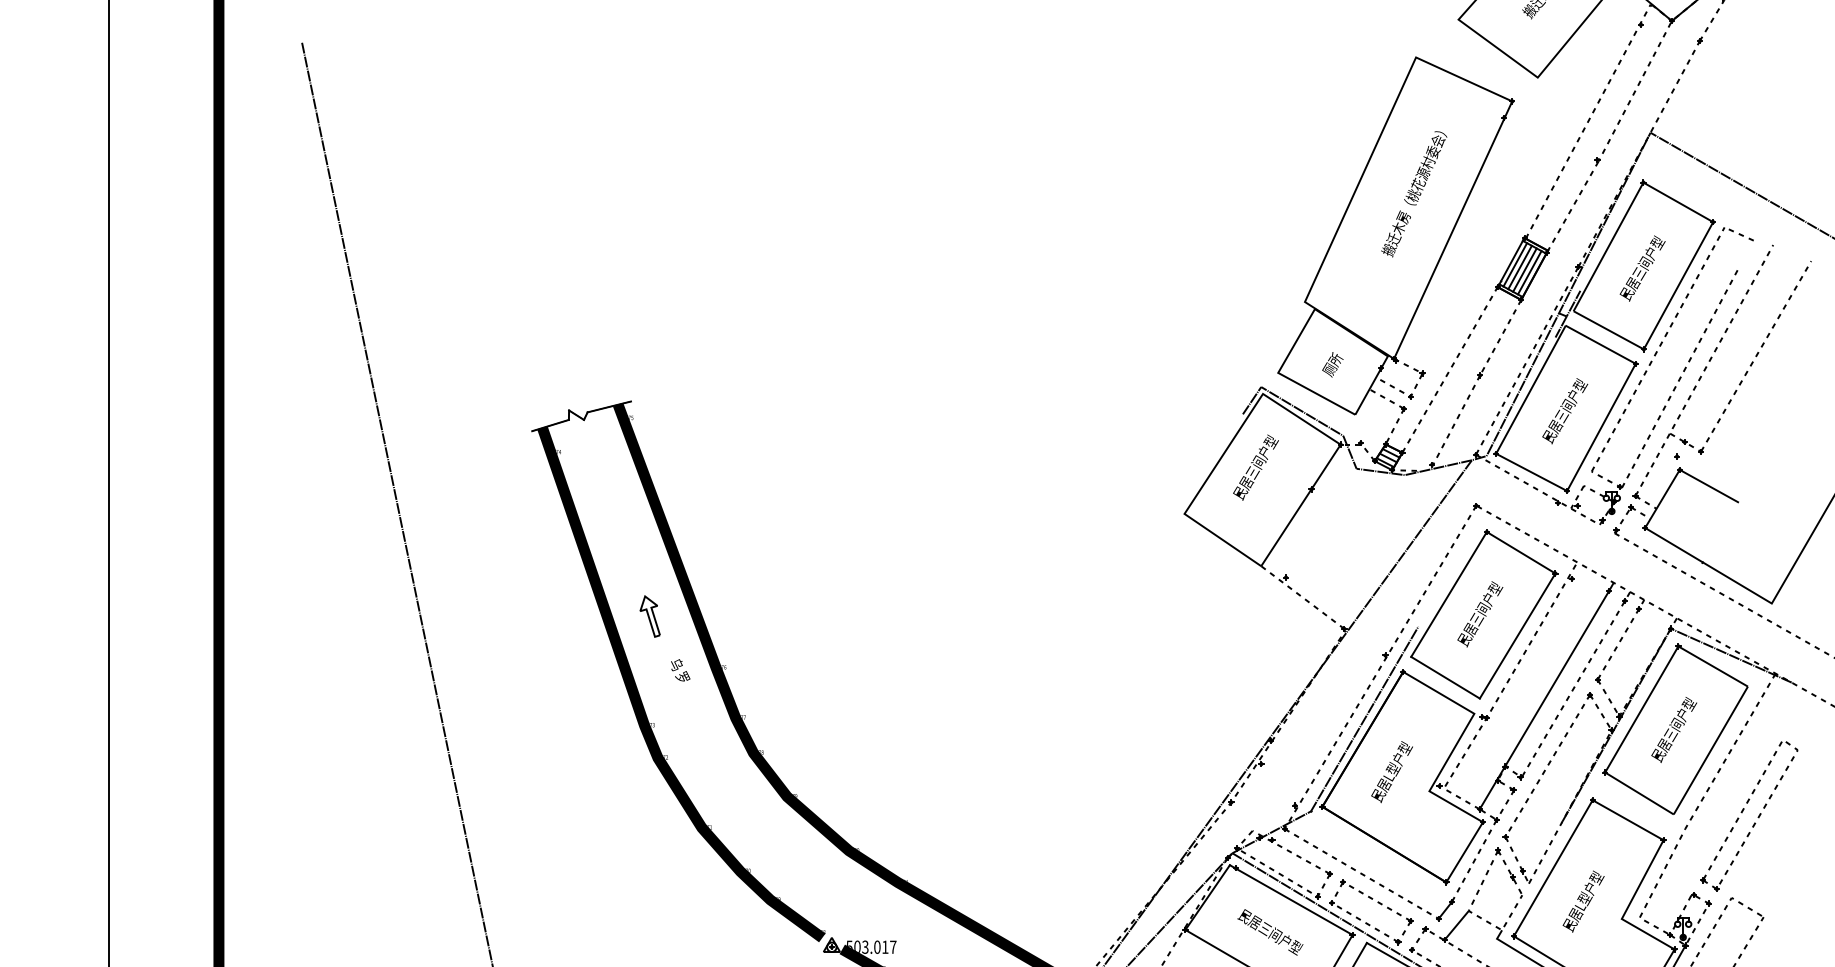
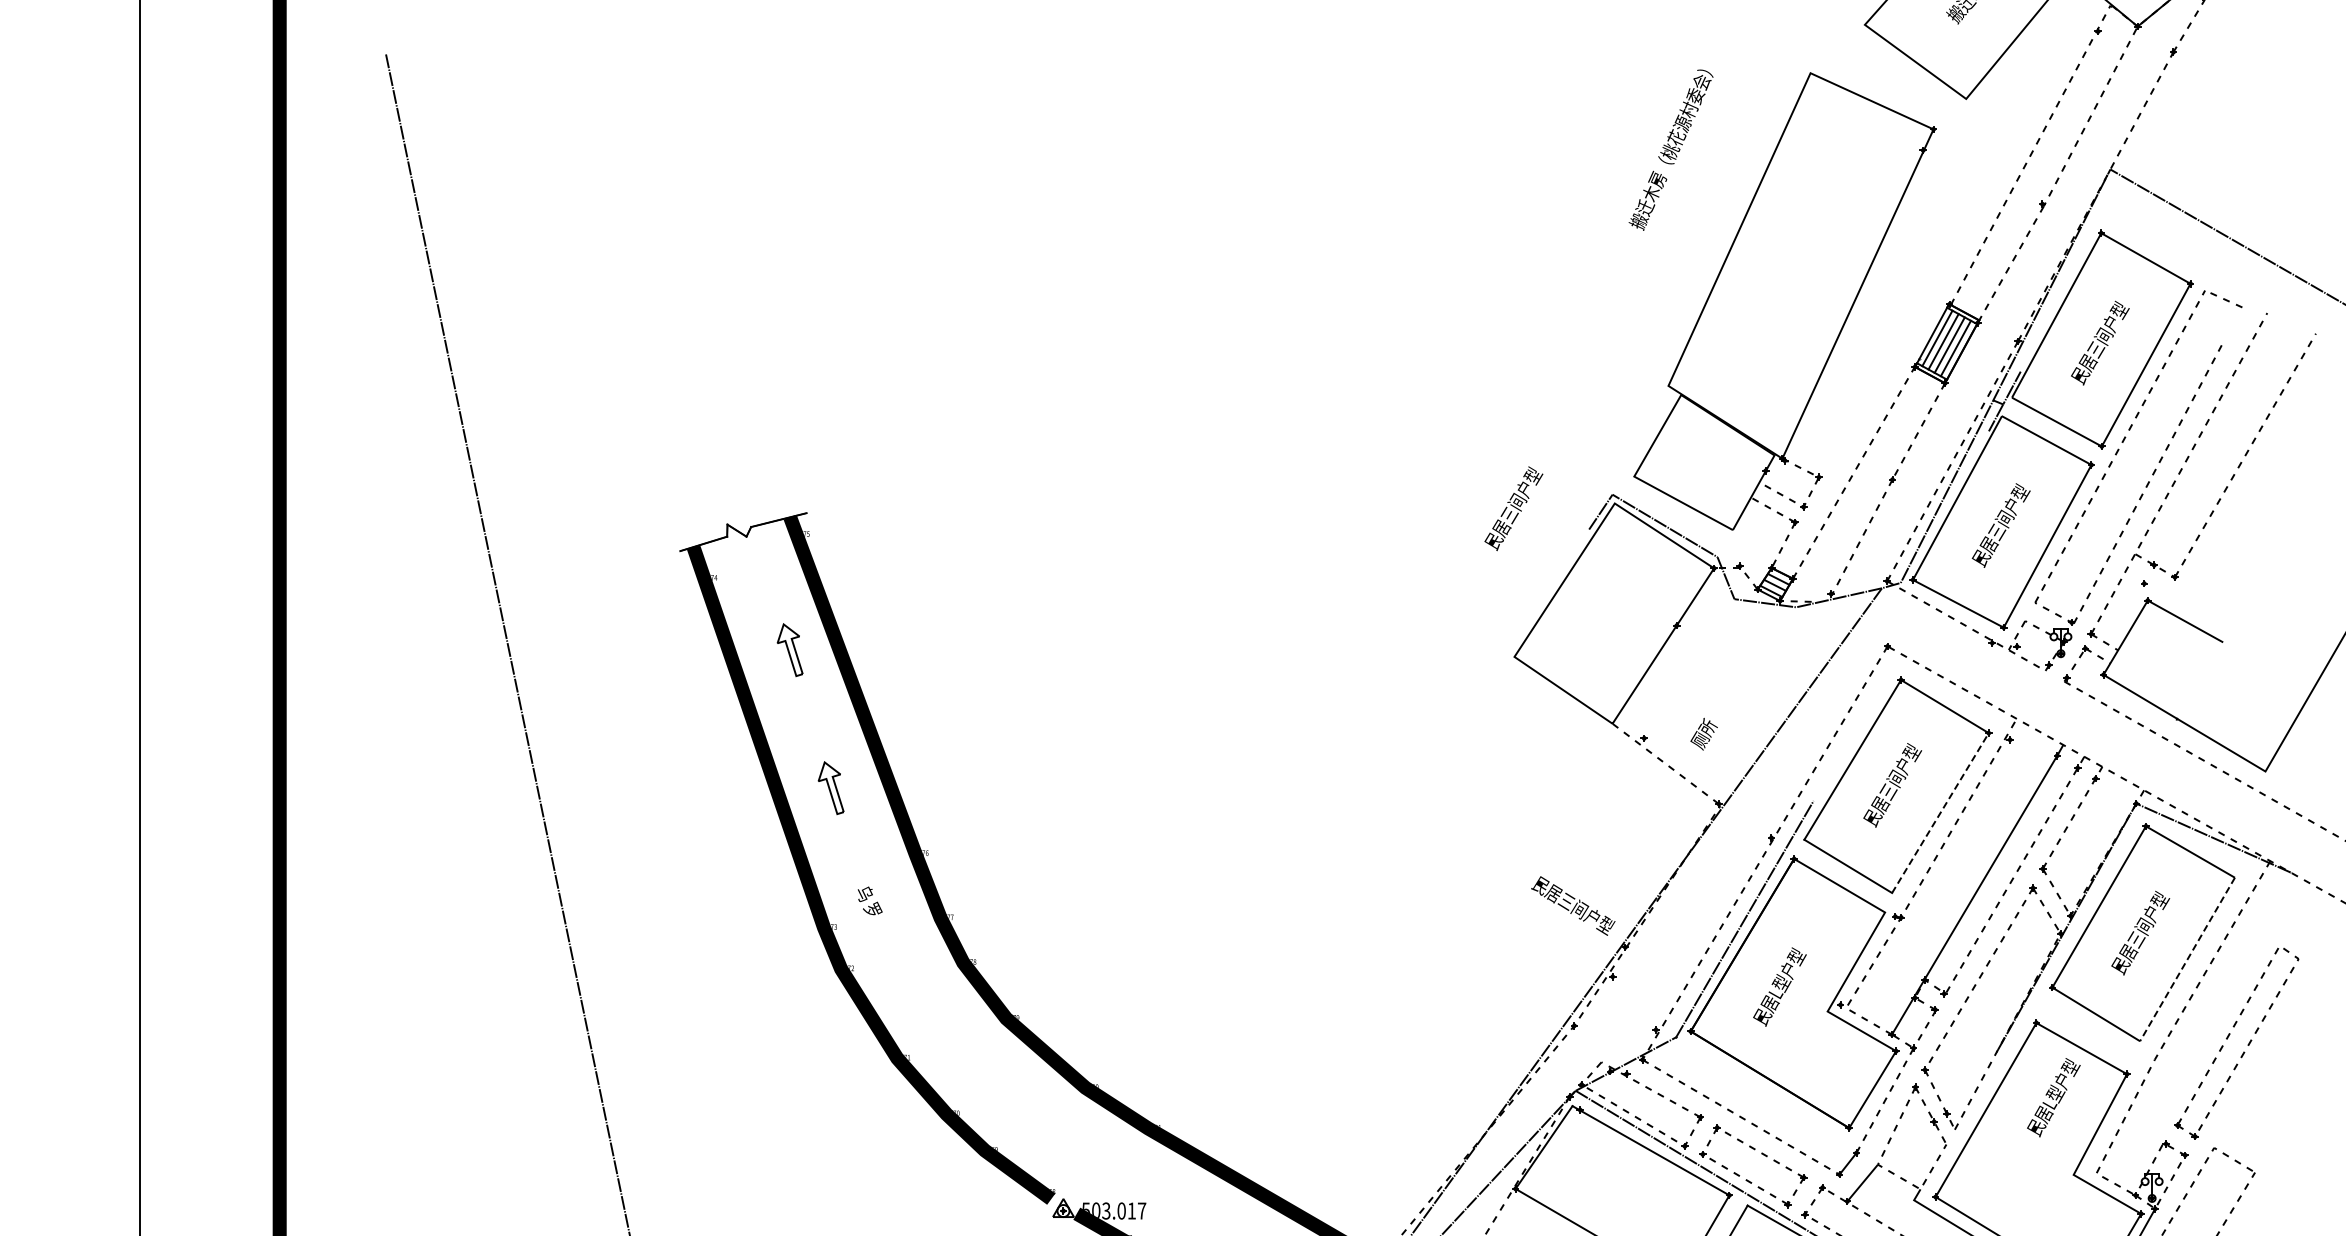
text: (1413, 193) -> (1670, 149), moved
text: (1332, 364) -> (1703, 733), moved
text: (1255, 467) -> (1513, 508), moved
part: (617, 508) -> (789, 649), added
line: (1517, 635) -> (1940, 812), solid -> dashed
text: (680, 670) -> (869, 900), moved
line: (1710, 750) -> (2187, 959), solid -> dashed
text: (1583, 901) -> (2053, 1097), moved
text: (1270, 931) -> (1573, 905), moved

